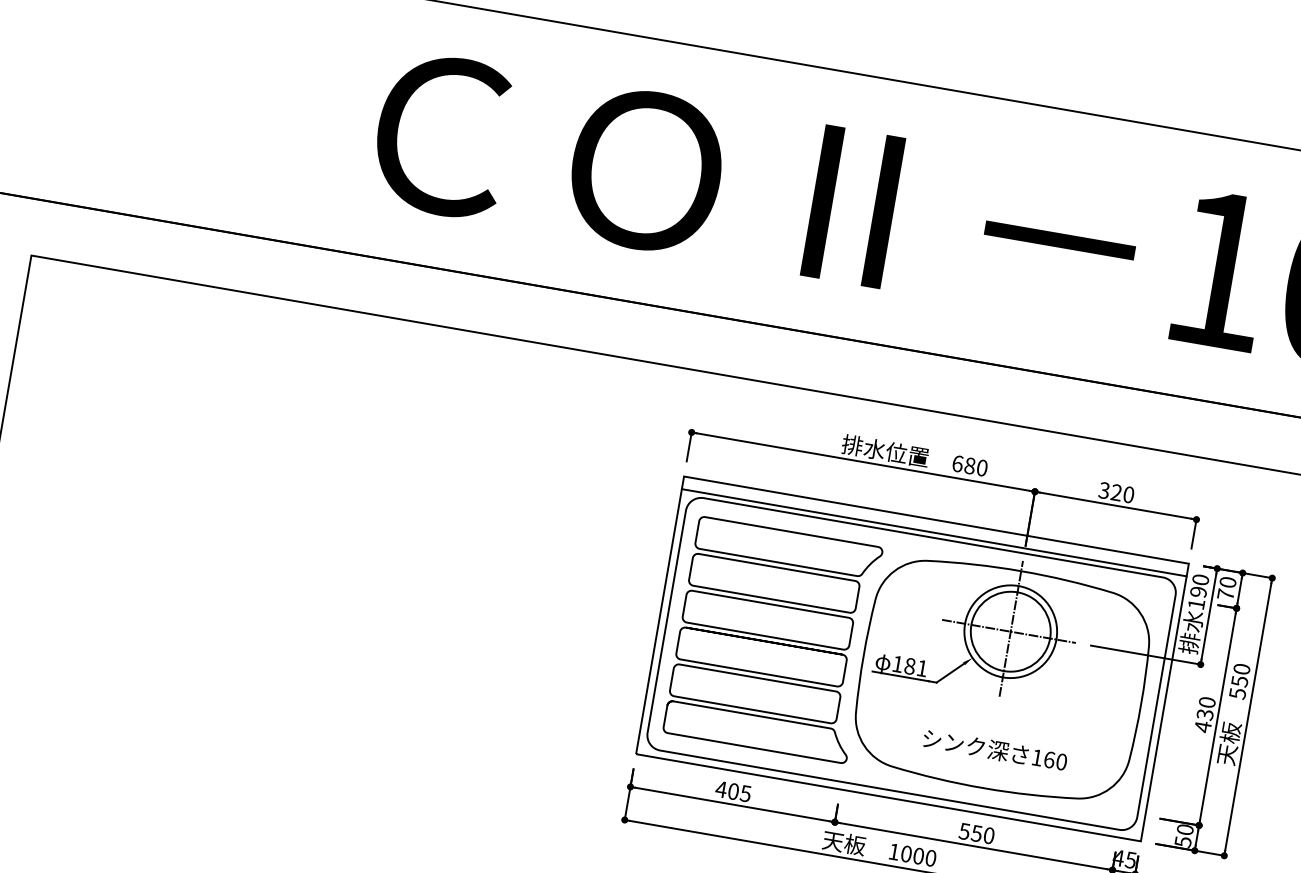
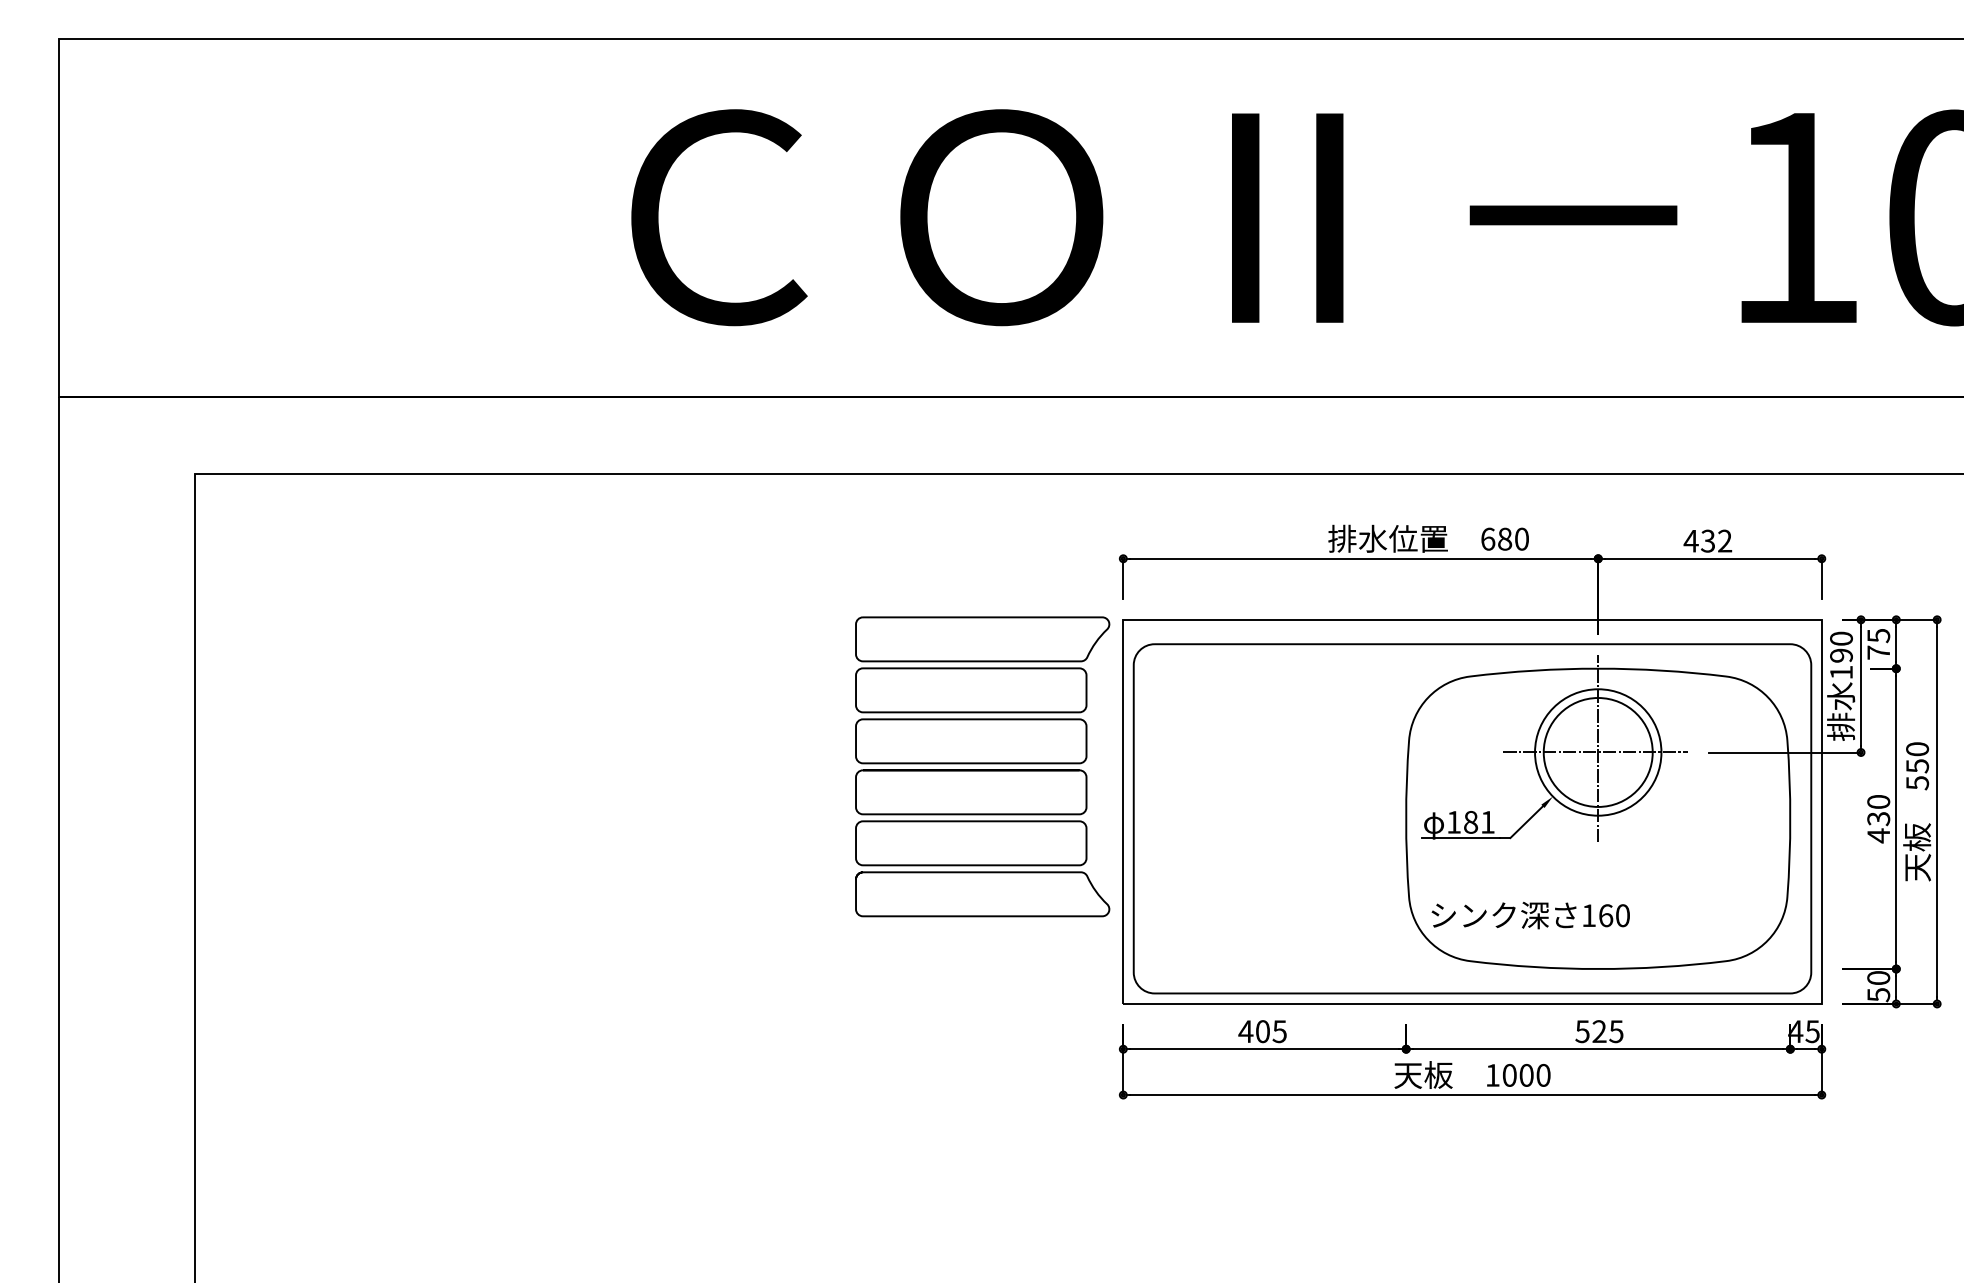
text: (1116, 492) -> (1707, 540), 320 -> 432
line: (934, 532) -> (1472, 637), removed
text: (1227, 582) -> (1878, 635), 70 -> 75
part: (772, 639) -> (982, 766), moved
text: (994, 750) -> (1530, 915), moved
text: (982, 834) -> (1607, 1031), 550 -> 525

